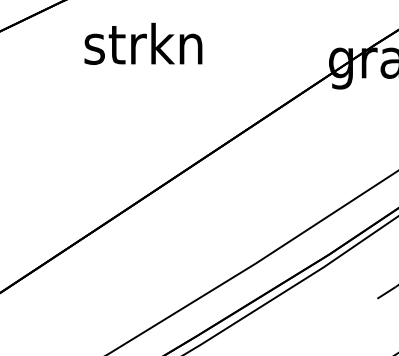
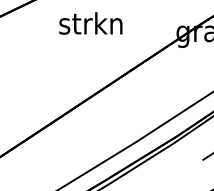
text: (142, 43) -> (90, 23), moved

